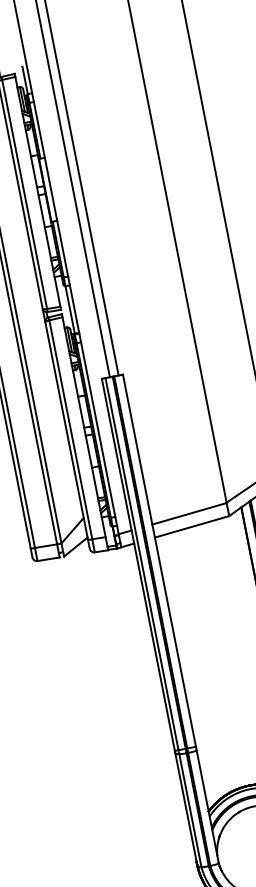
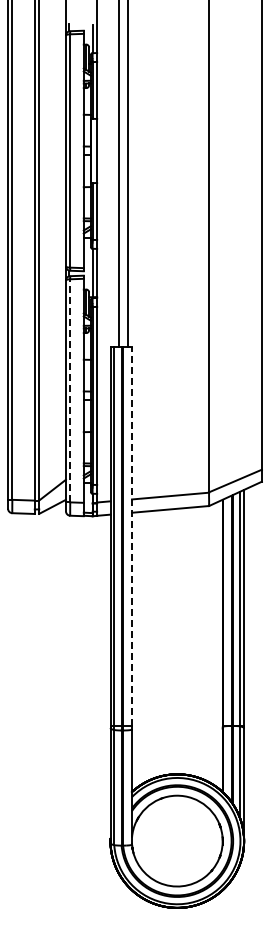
line: (70, 429) -> (70, 390), solid -> dashed
line: (159, 560) -> (132, 536), solid -> dashed

